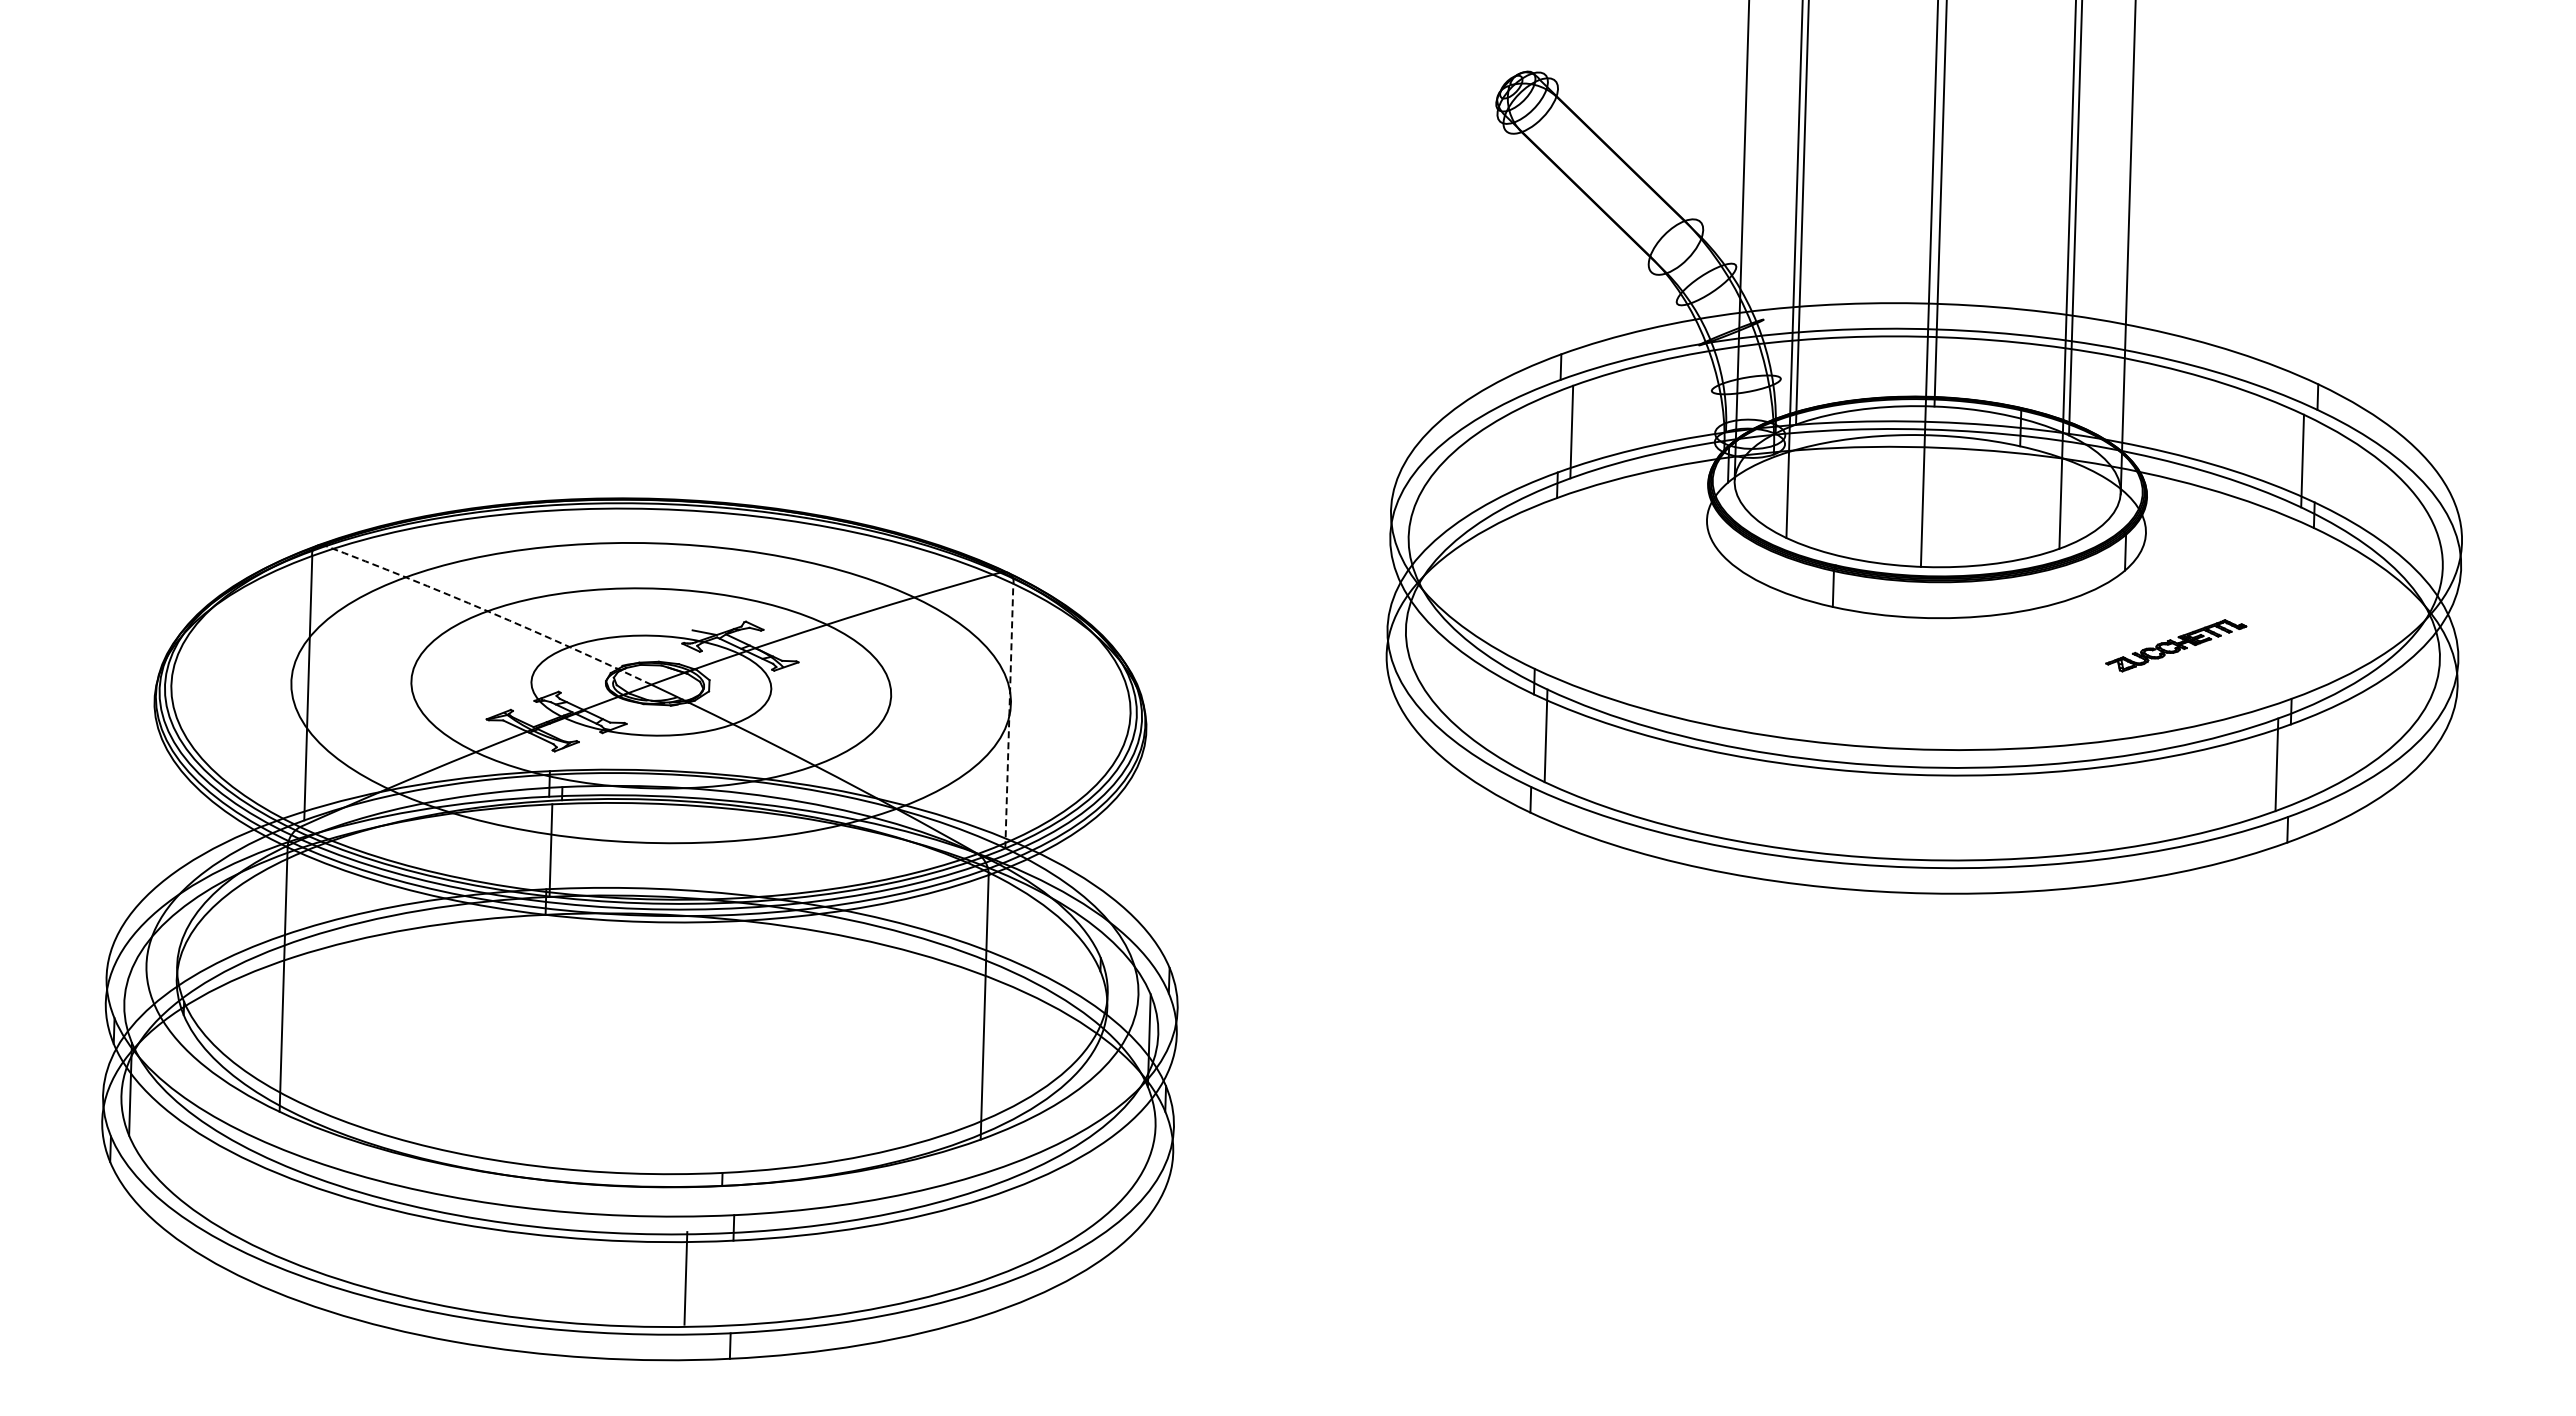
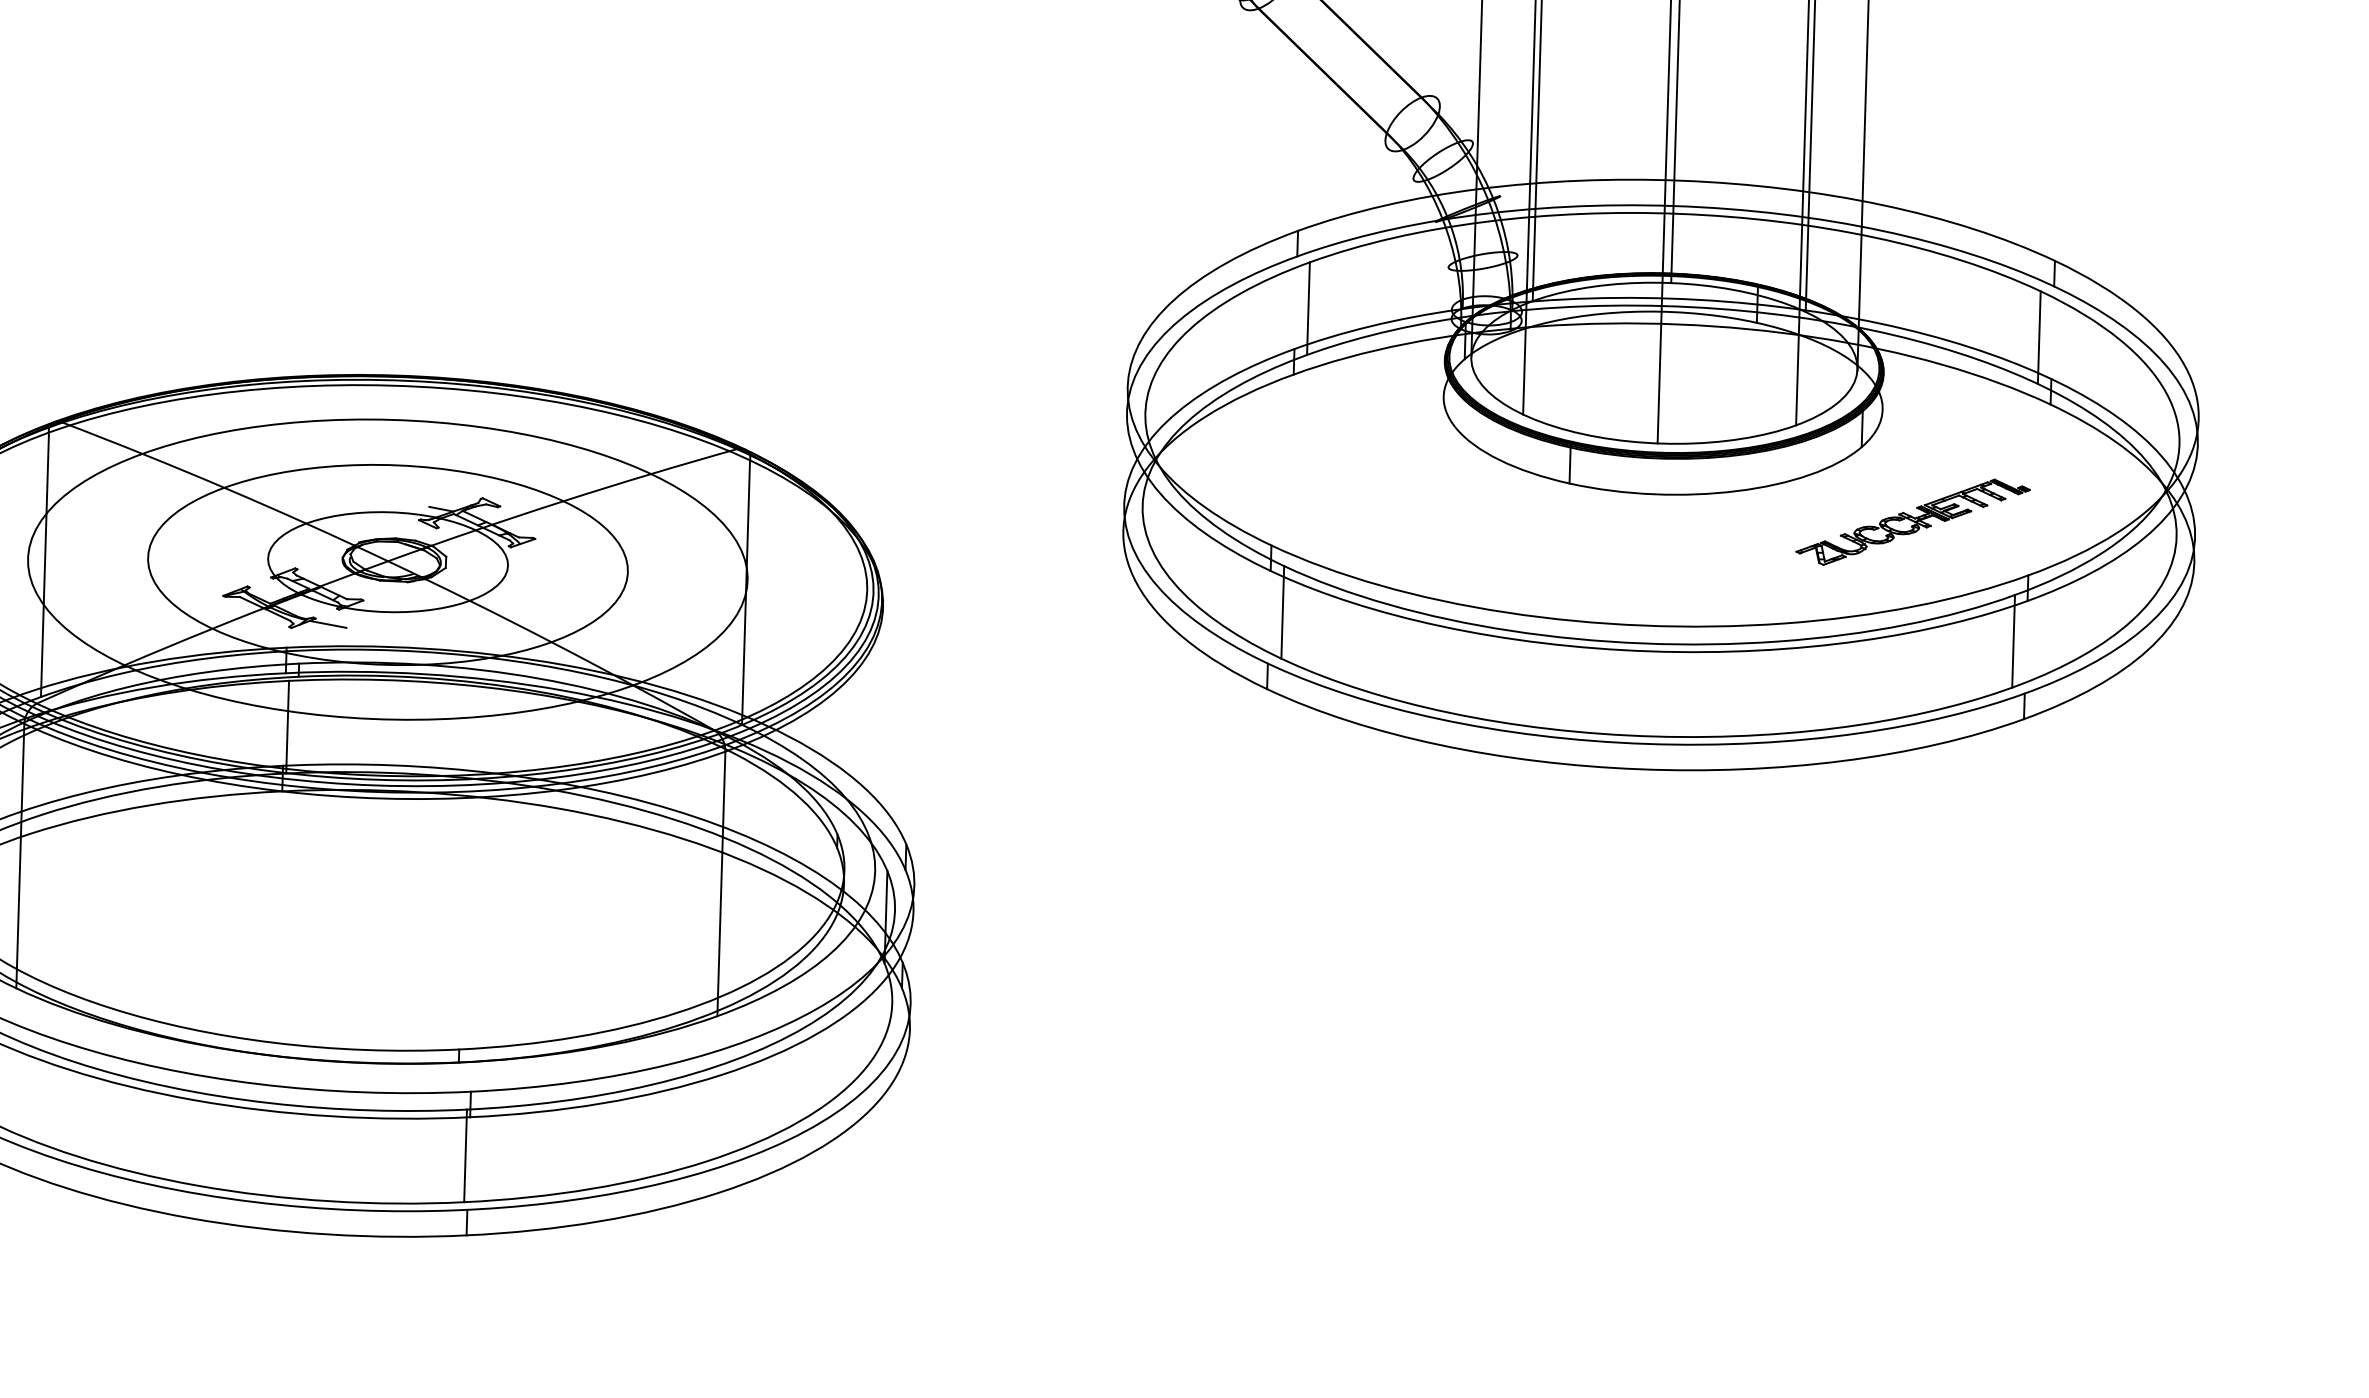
arc: (489, 611) -> (226, 488), dashed -> solid
part: (2175, 645) -> (1912, 522), size x1.67
line: (1009, 715) -> (746, 592), dashed -> solid
line: (591, 747) -> (328, 624), added
line: (685, 1278) -> (465, 1156), moved

